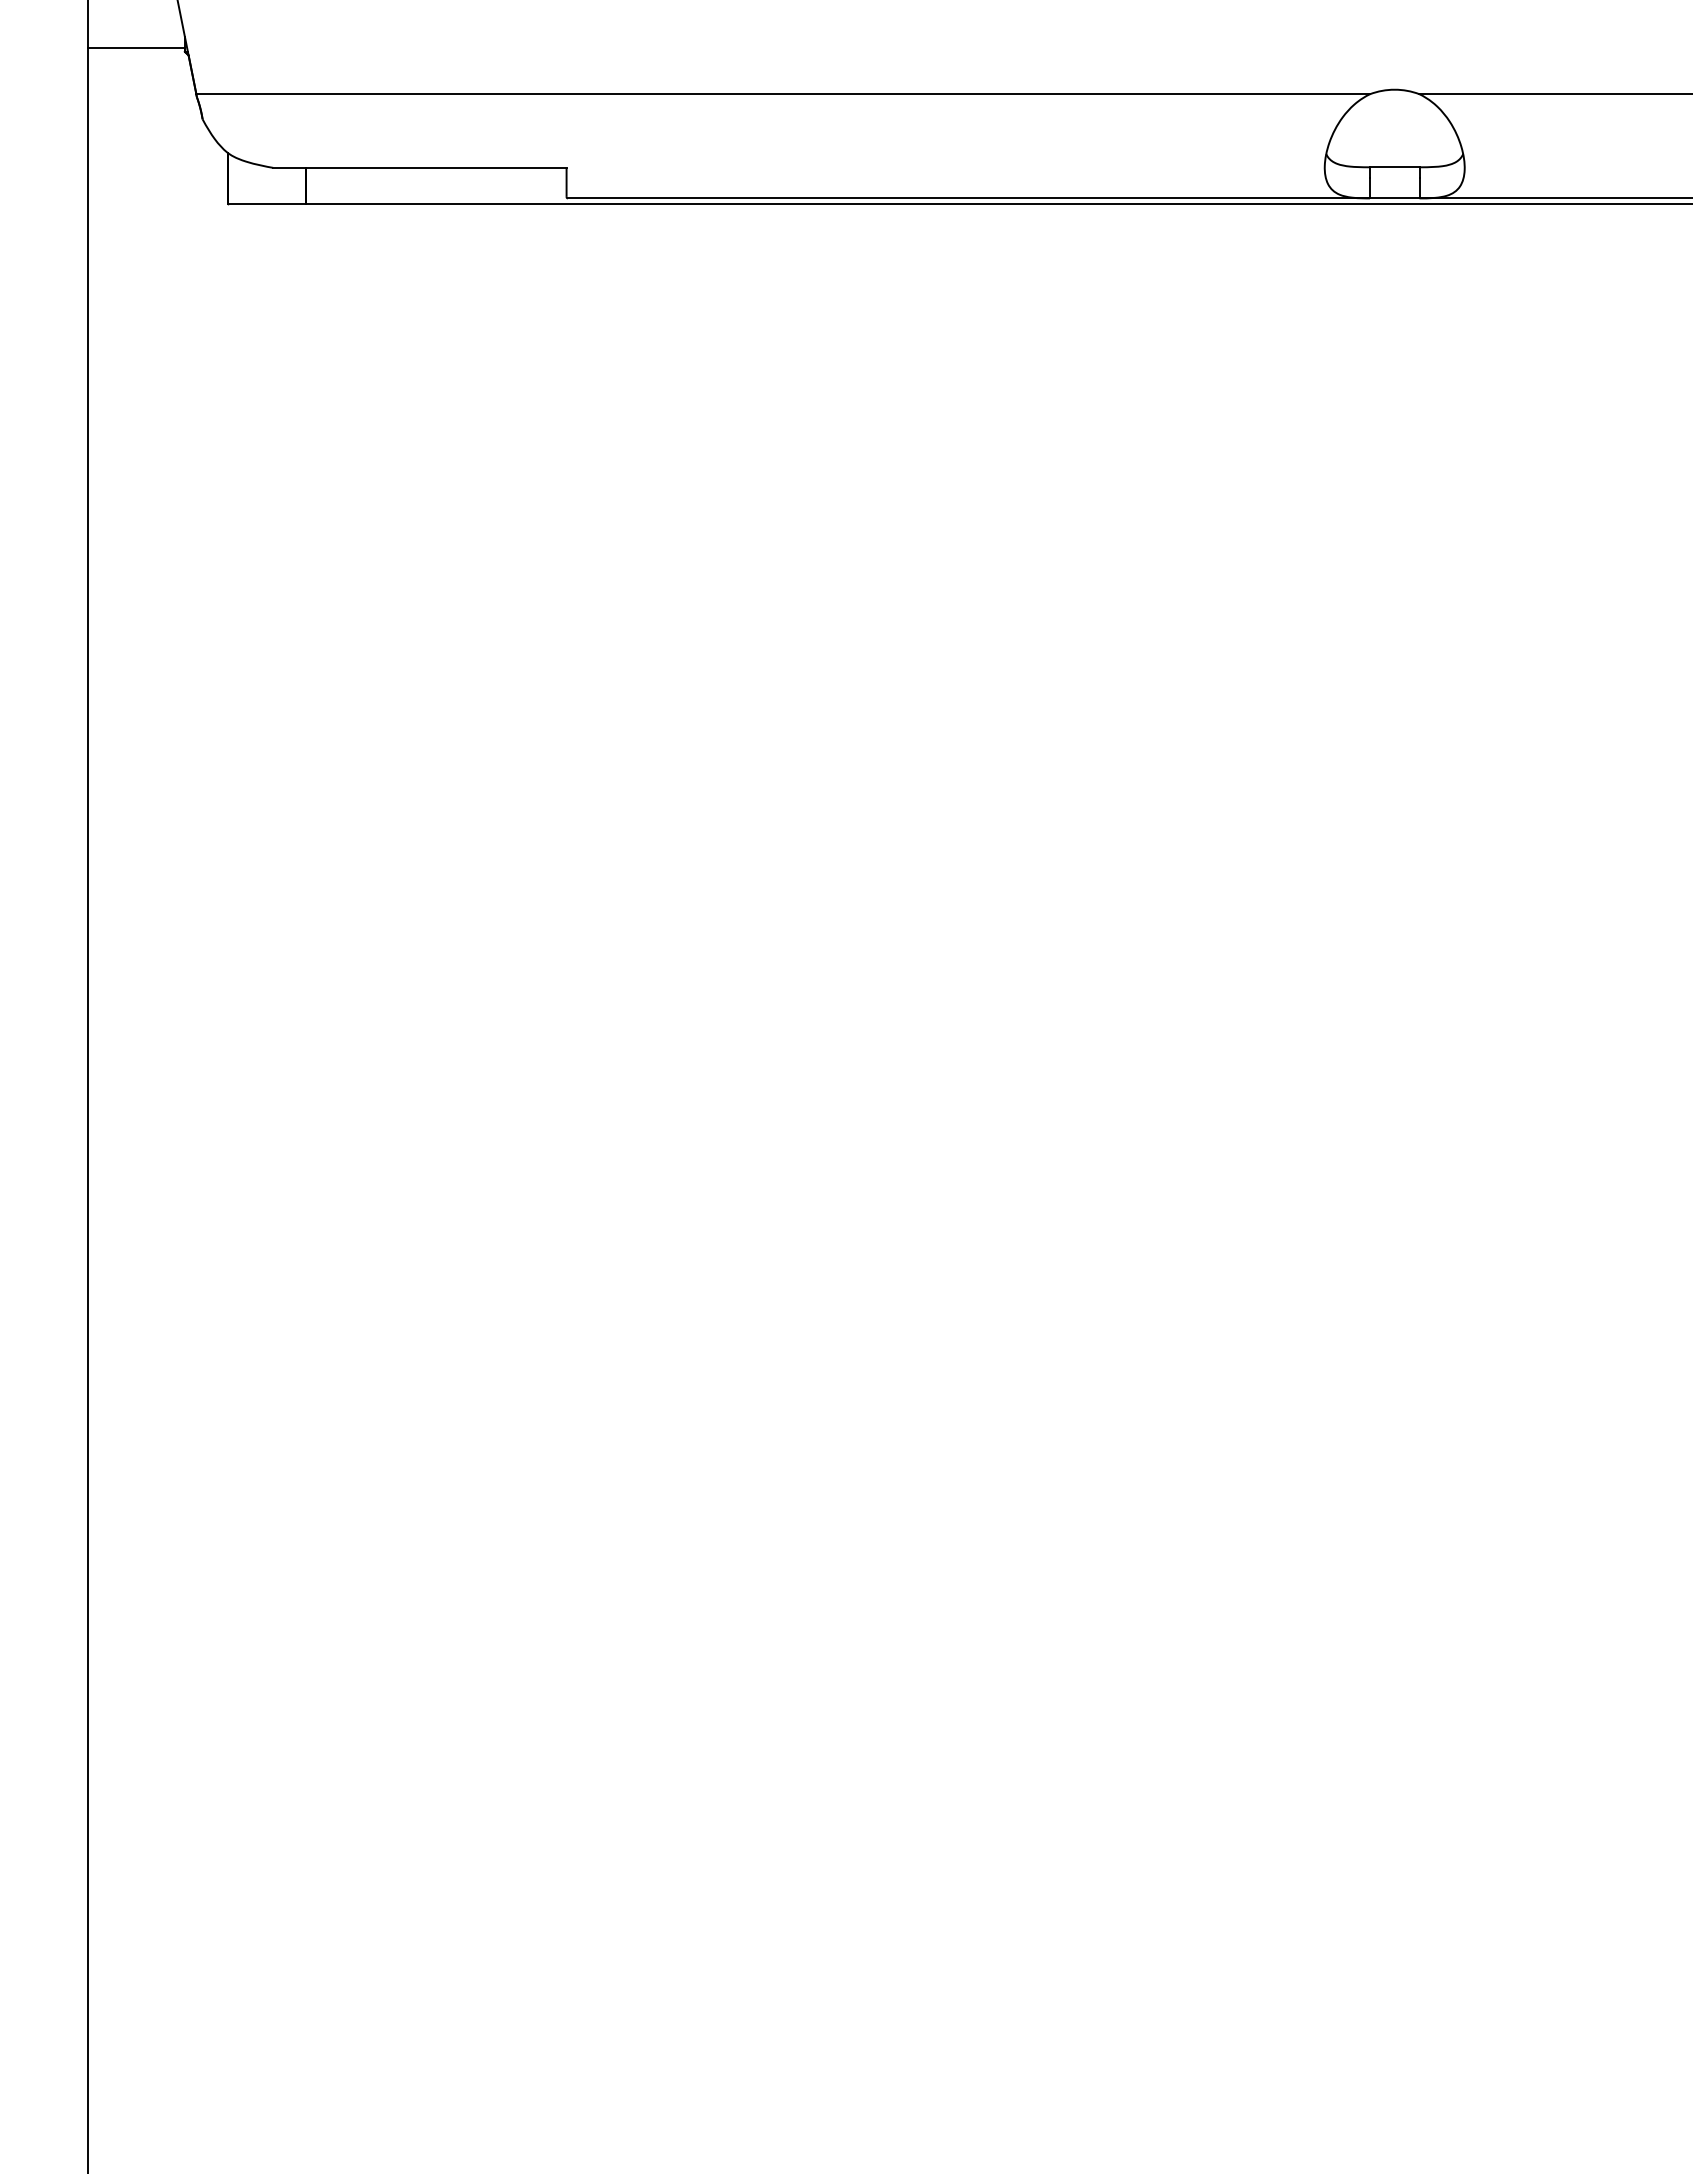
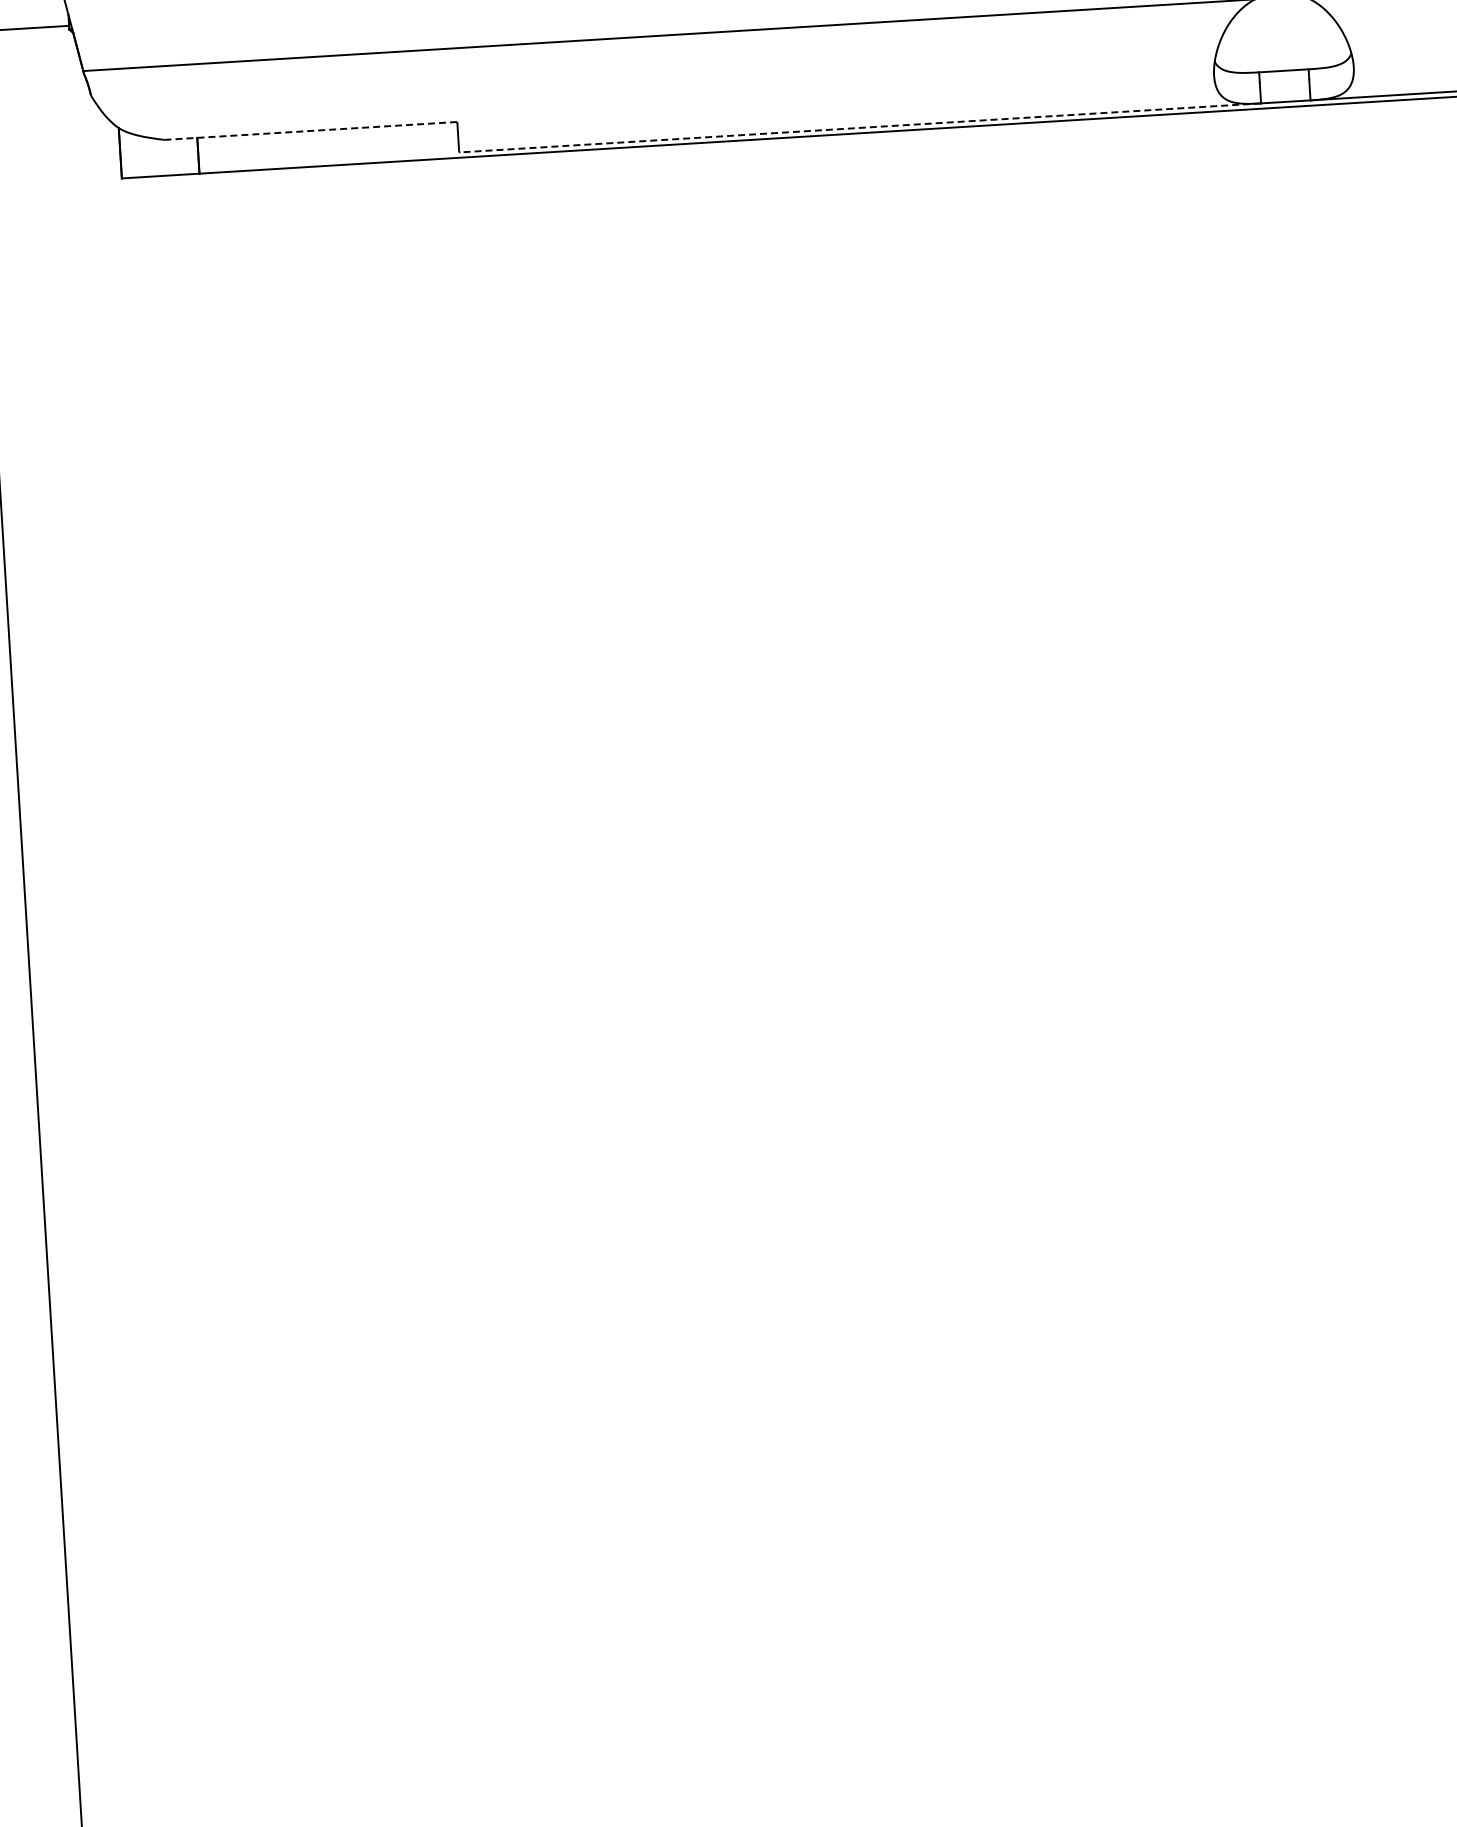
line: (419, 167) -> (310, 130), solid -> dashed
line: (968, 198) -> (860, 128), solid -> dashed

